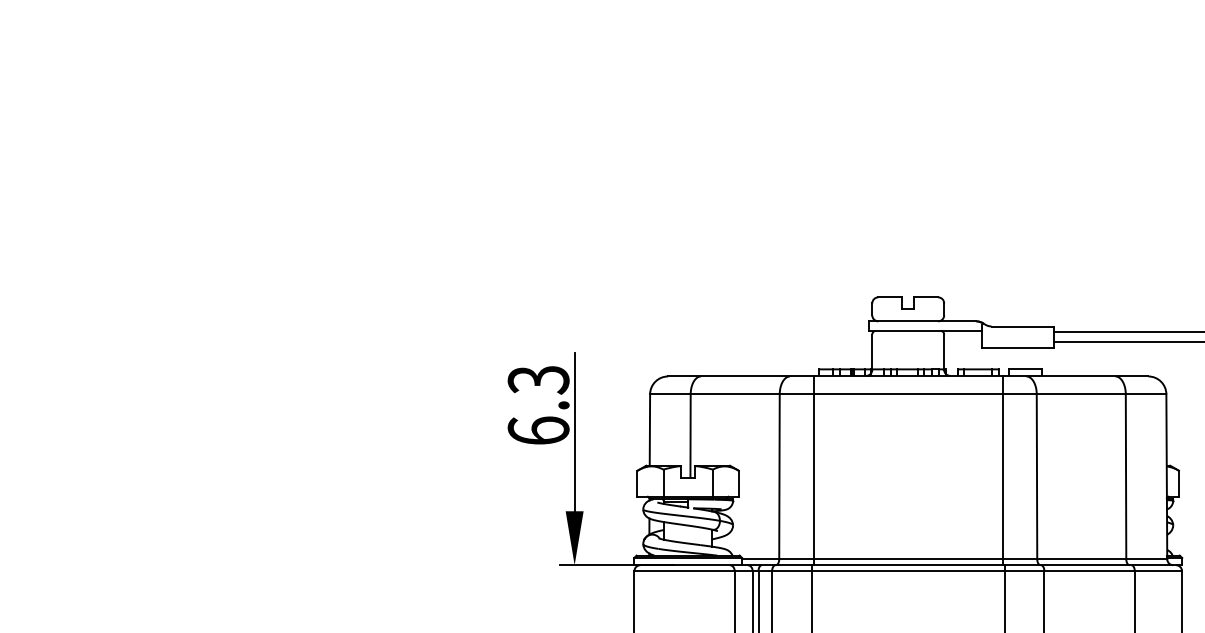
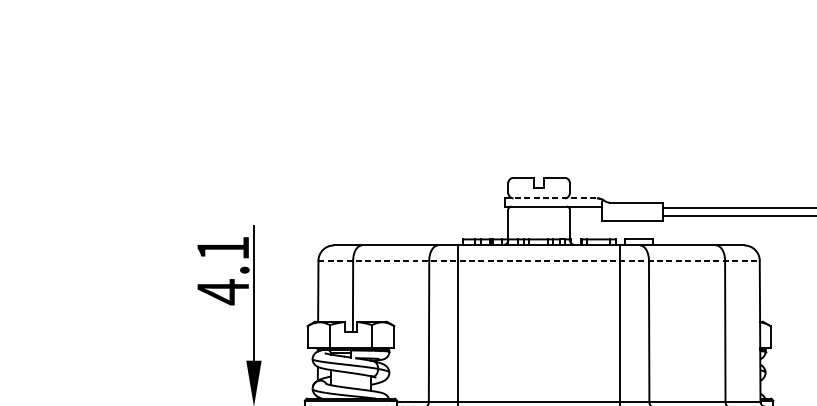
line: (922, 321) -> (551, 198), solid -> dashed
line: (908, 394) -> (539, 260), solid -> dashed
text: (538, 406) -> (223, 271), 6.3 -> 4.1

